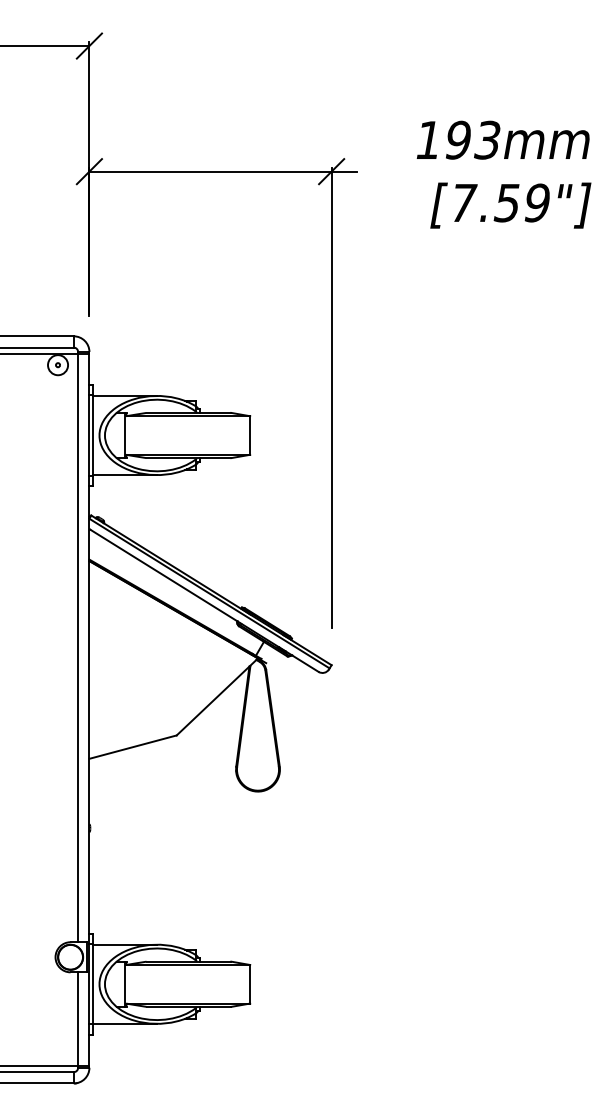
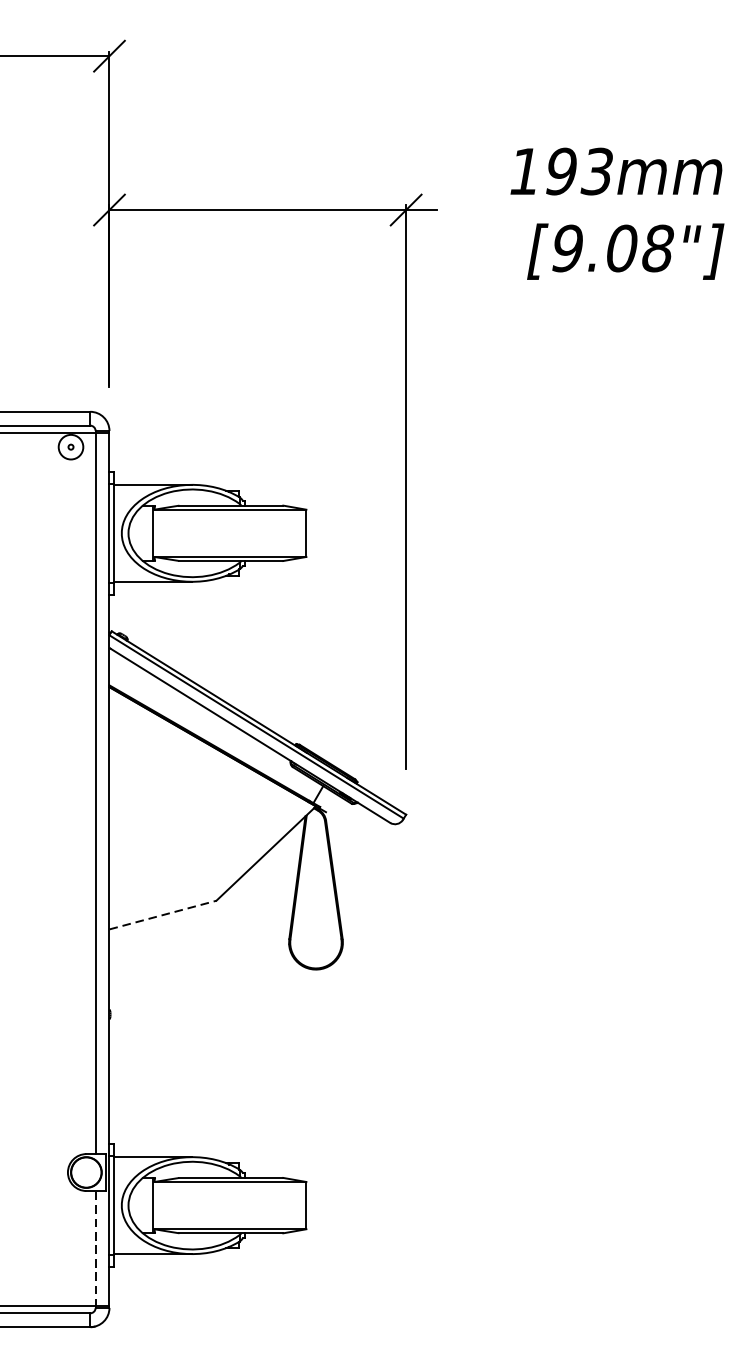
text: (500, 202) -> (613, 247), [7.59"] -> [9.08"]
line: (133, 747) -> (163, 915), solid -> dashed
line: (78, 1020) -> (96, 1249), solid -> dashed

